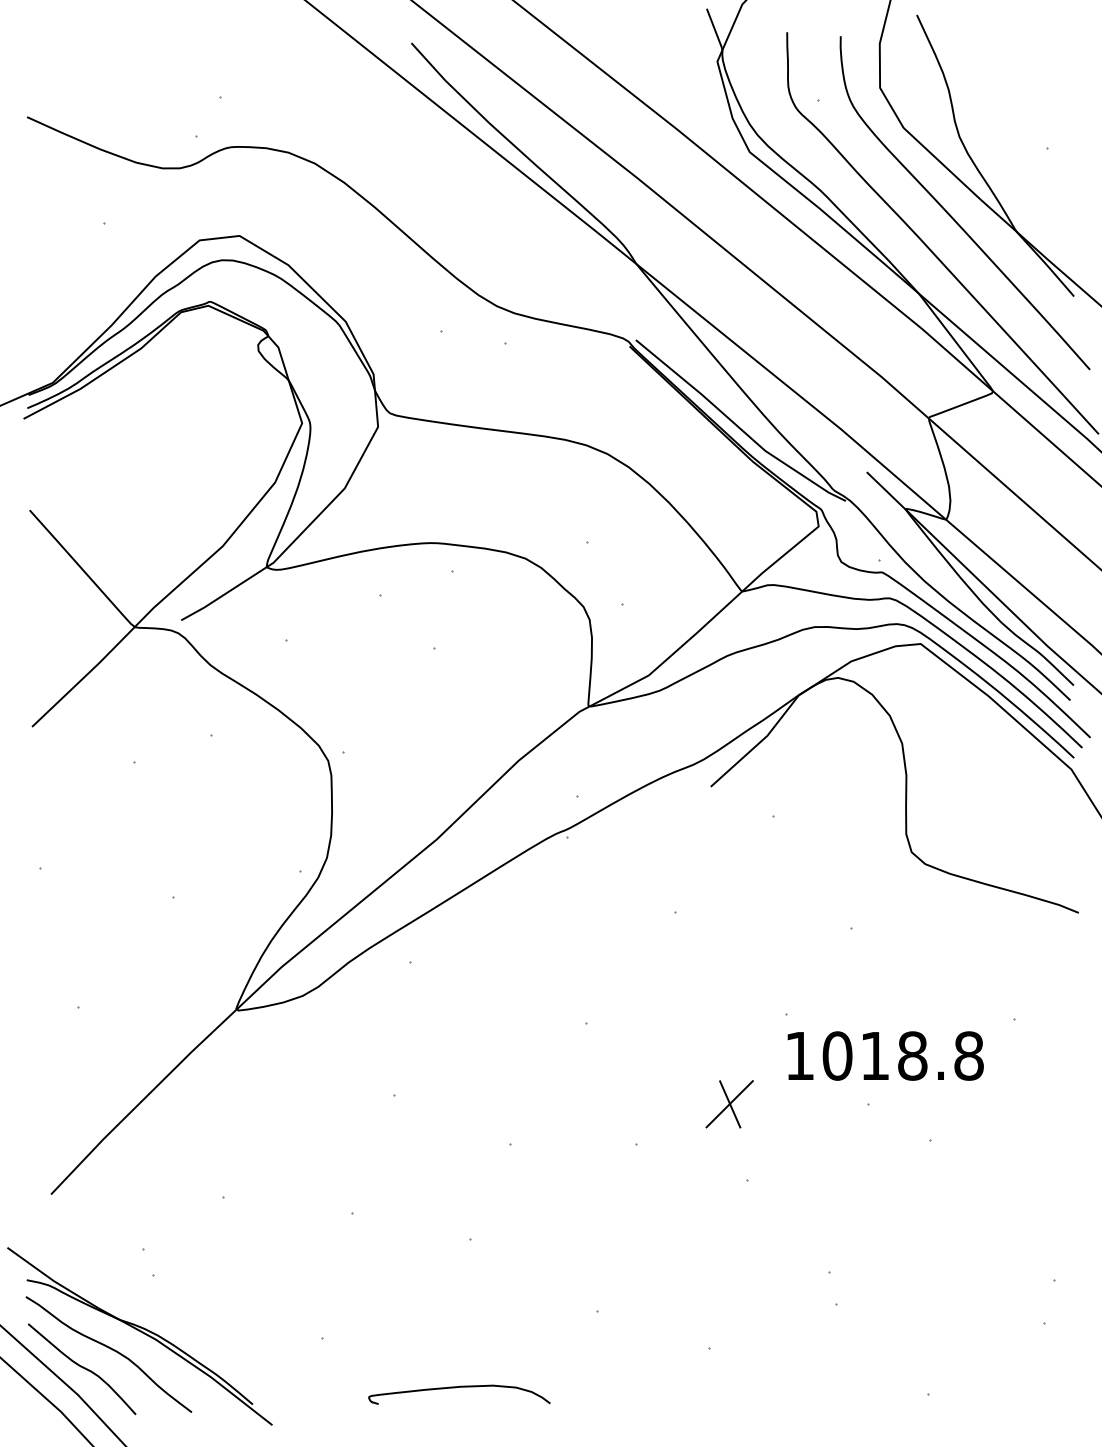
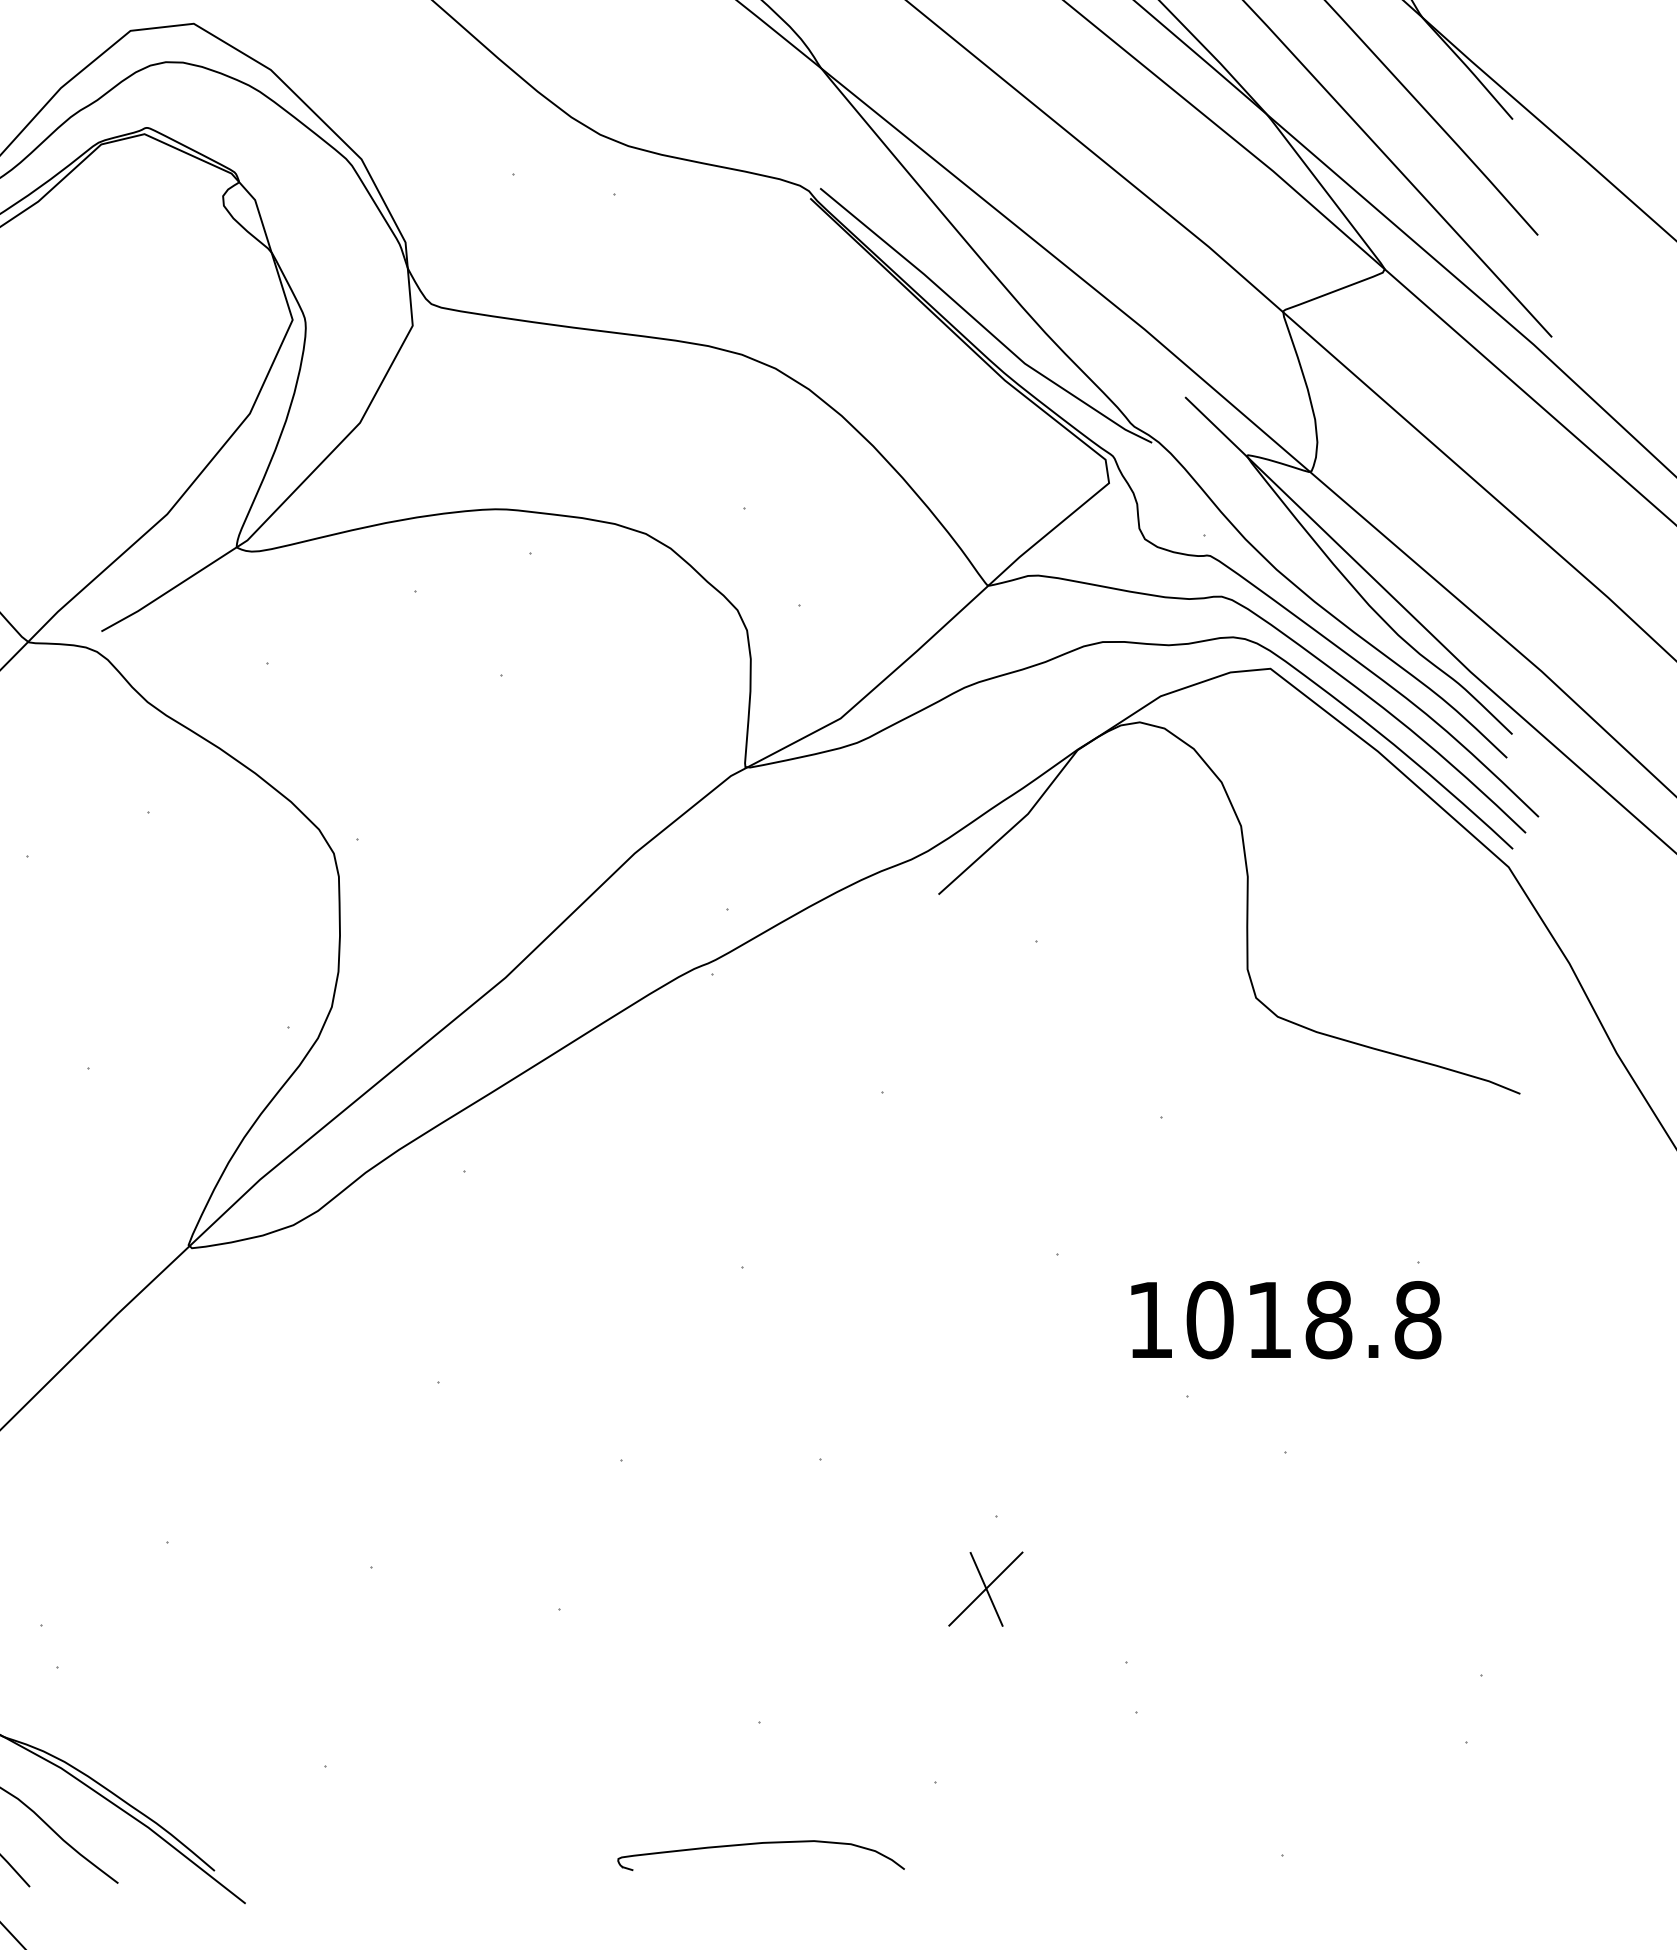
text: (885, 1055) -> (1285, 1319), moved
part: (729, 1104) -> (985, 1589), moved
part: (459, 1387) -> (761, 1844), moved

